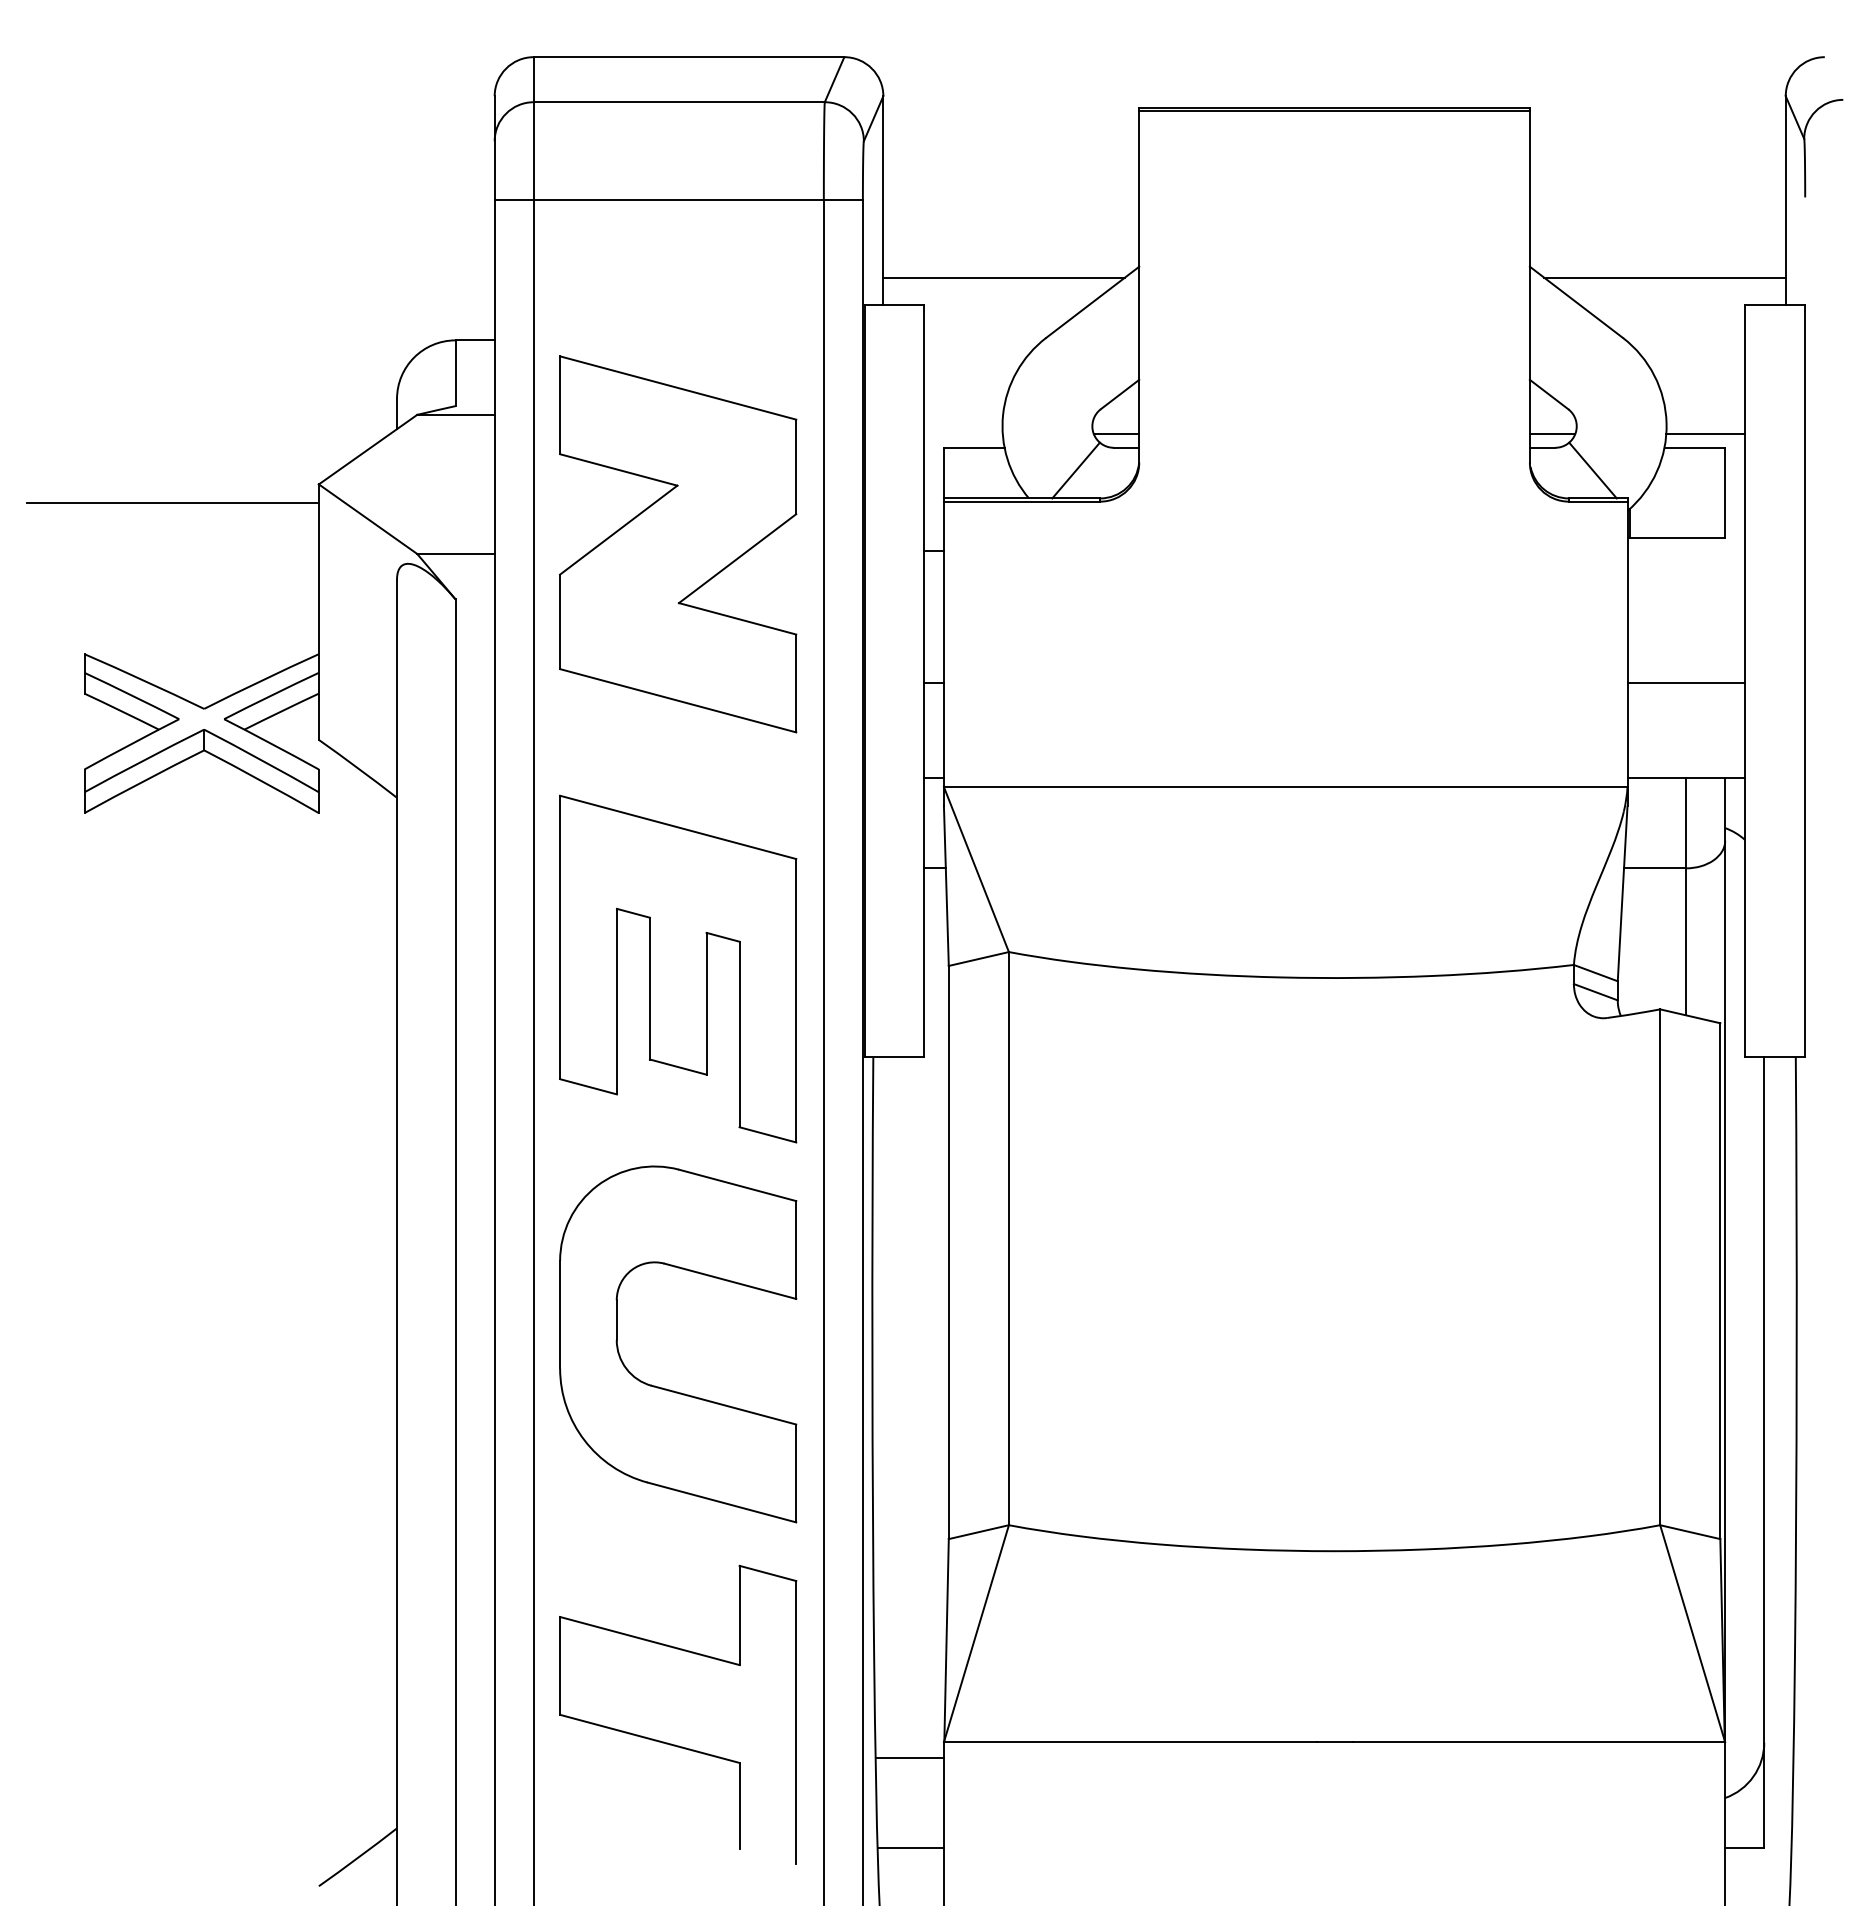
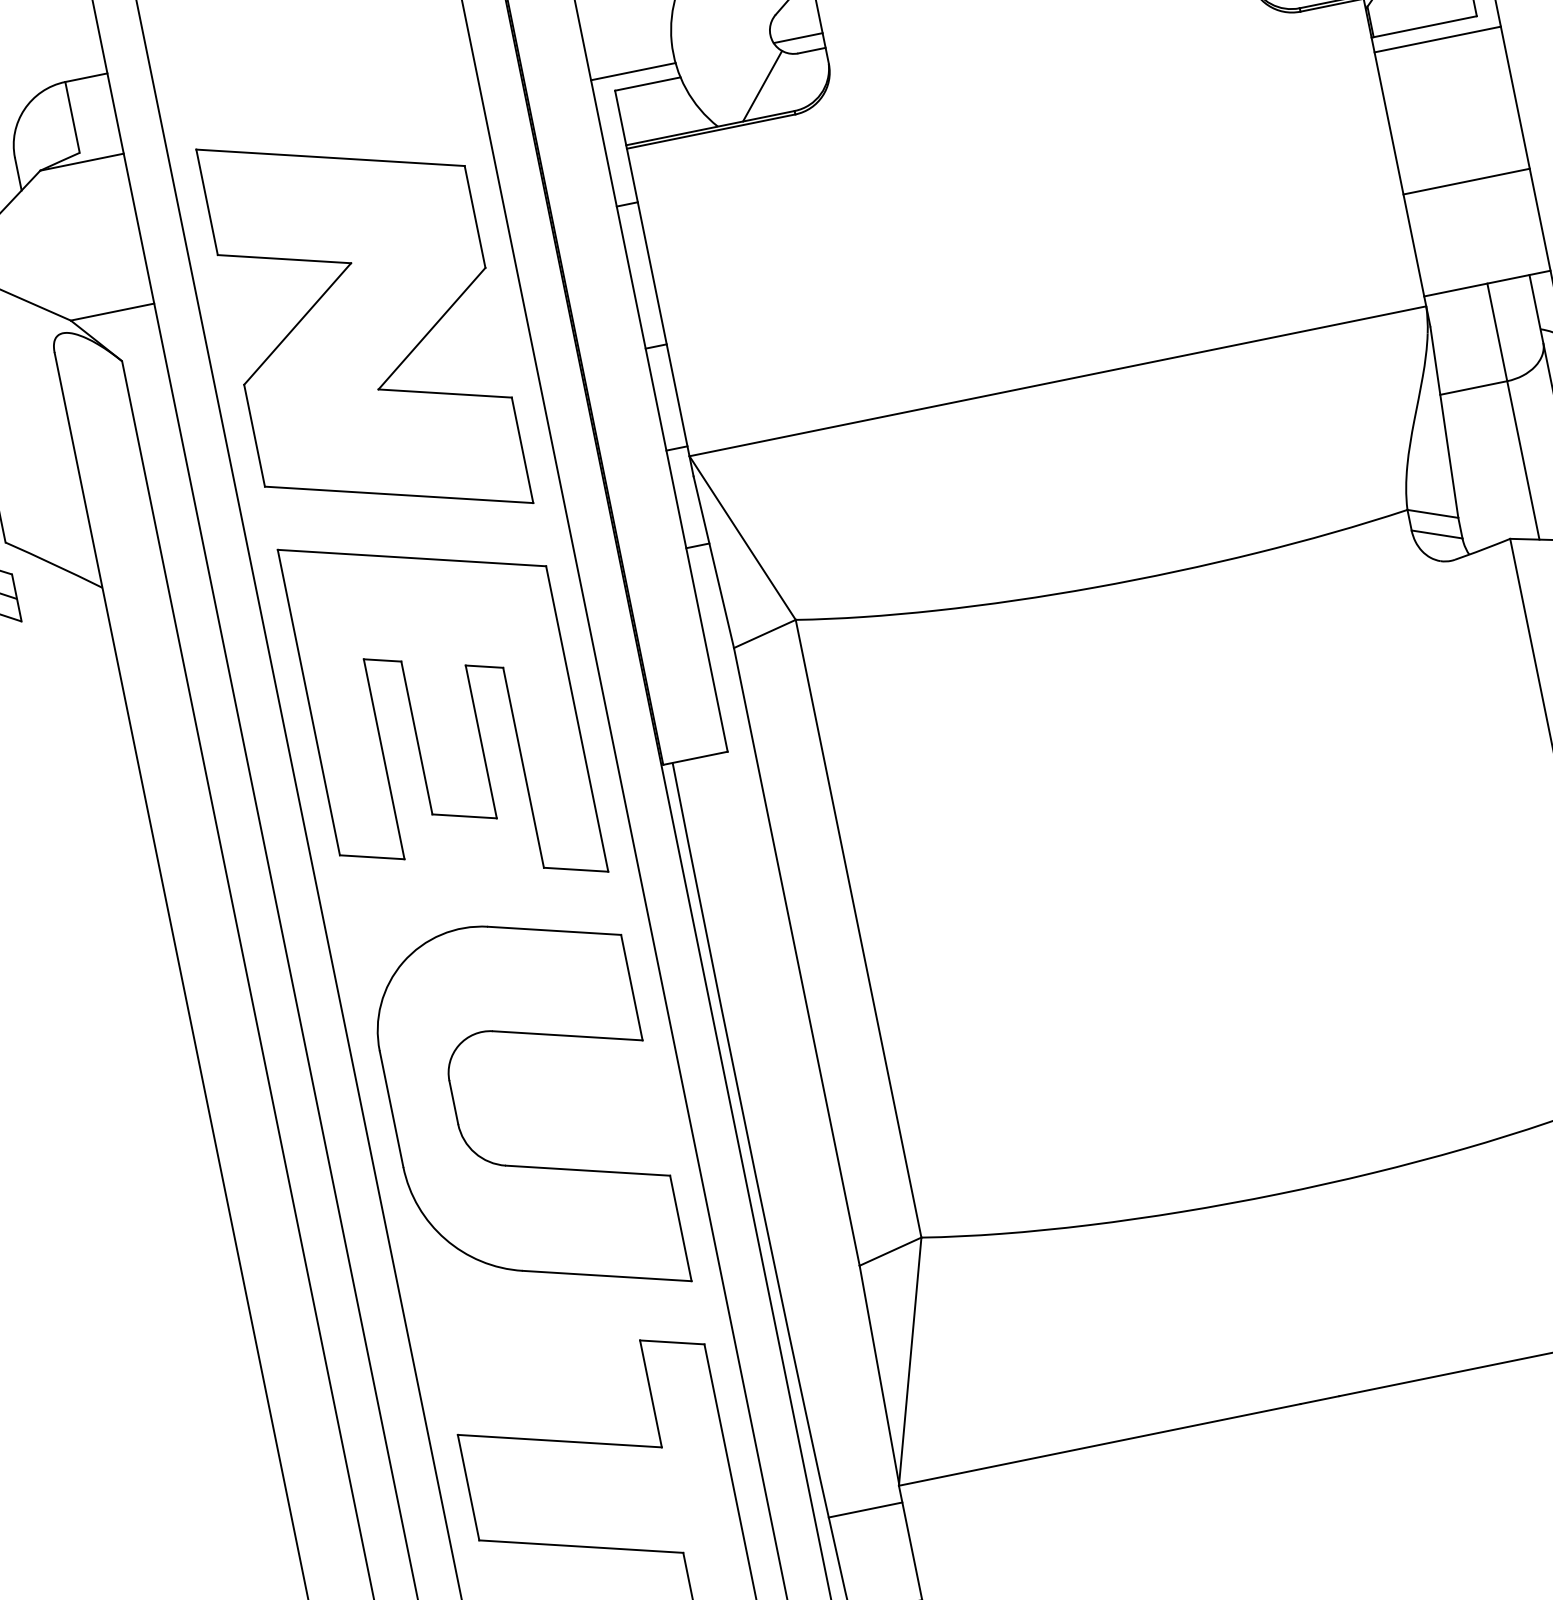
line: (963, 434) -> (633, 72), added
part: (678, 544) -> (365, 326), moved
line: (1685, 551) -> (1437, 39), added

